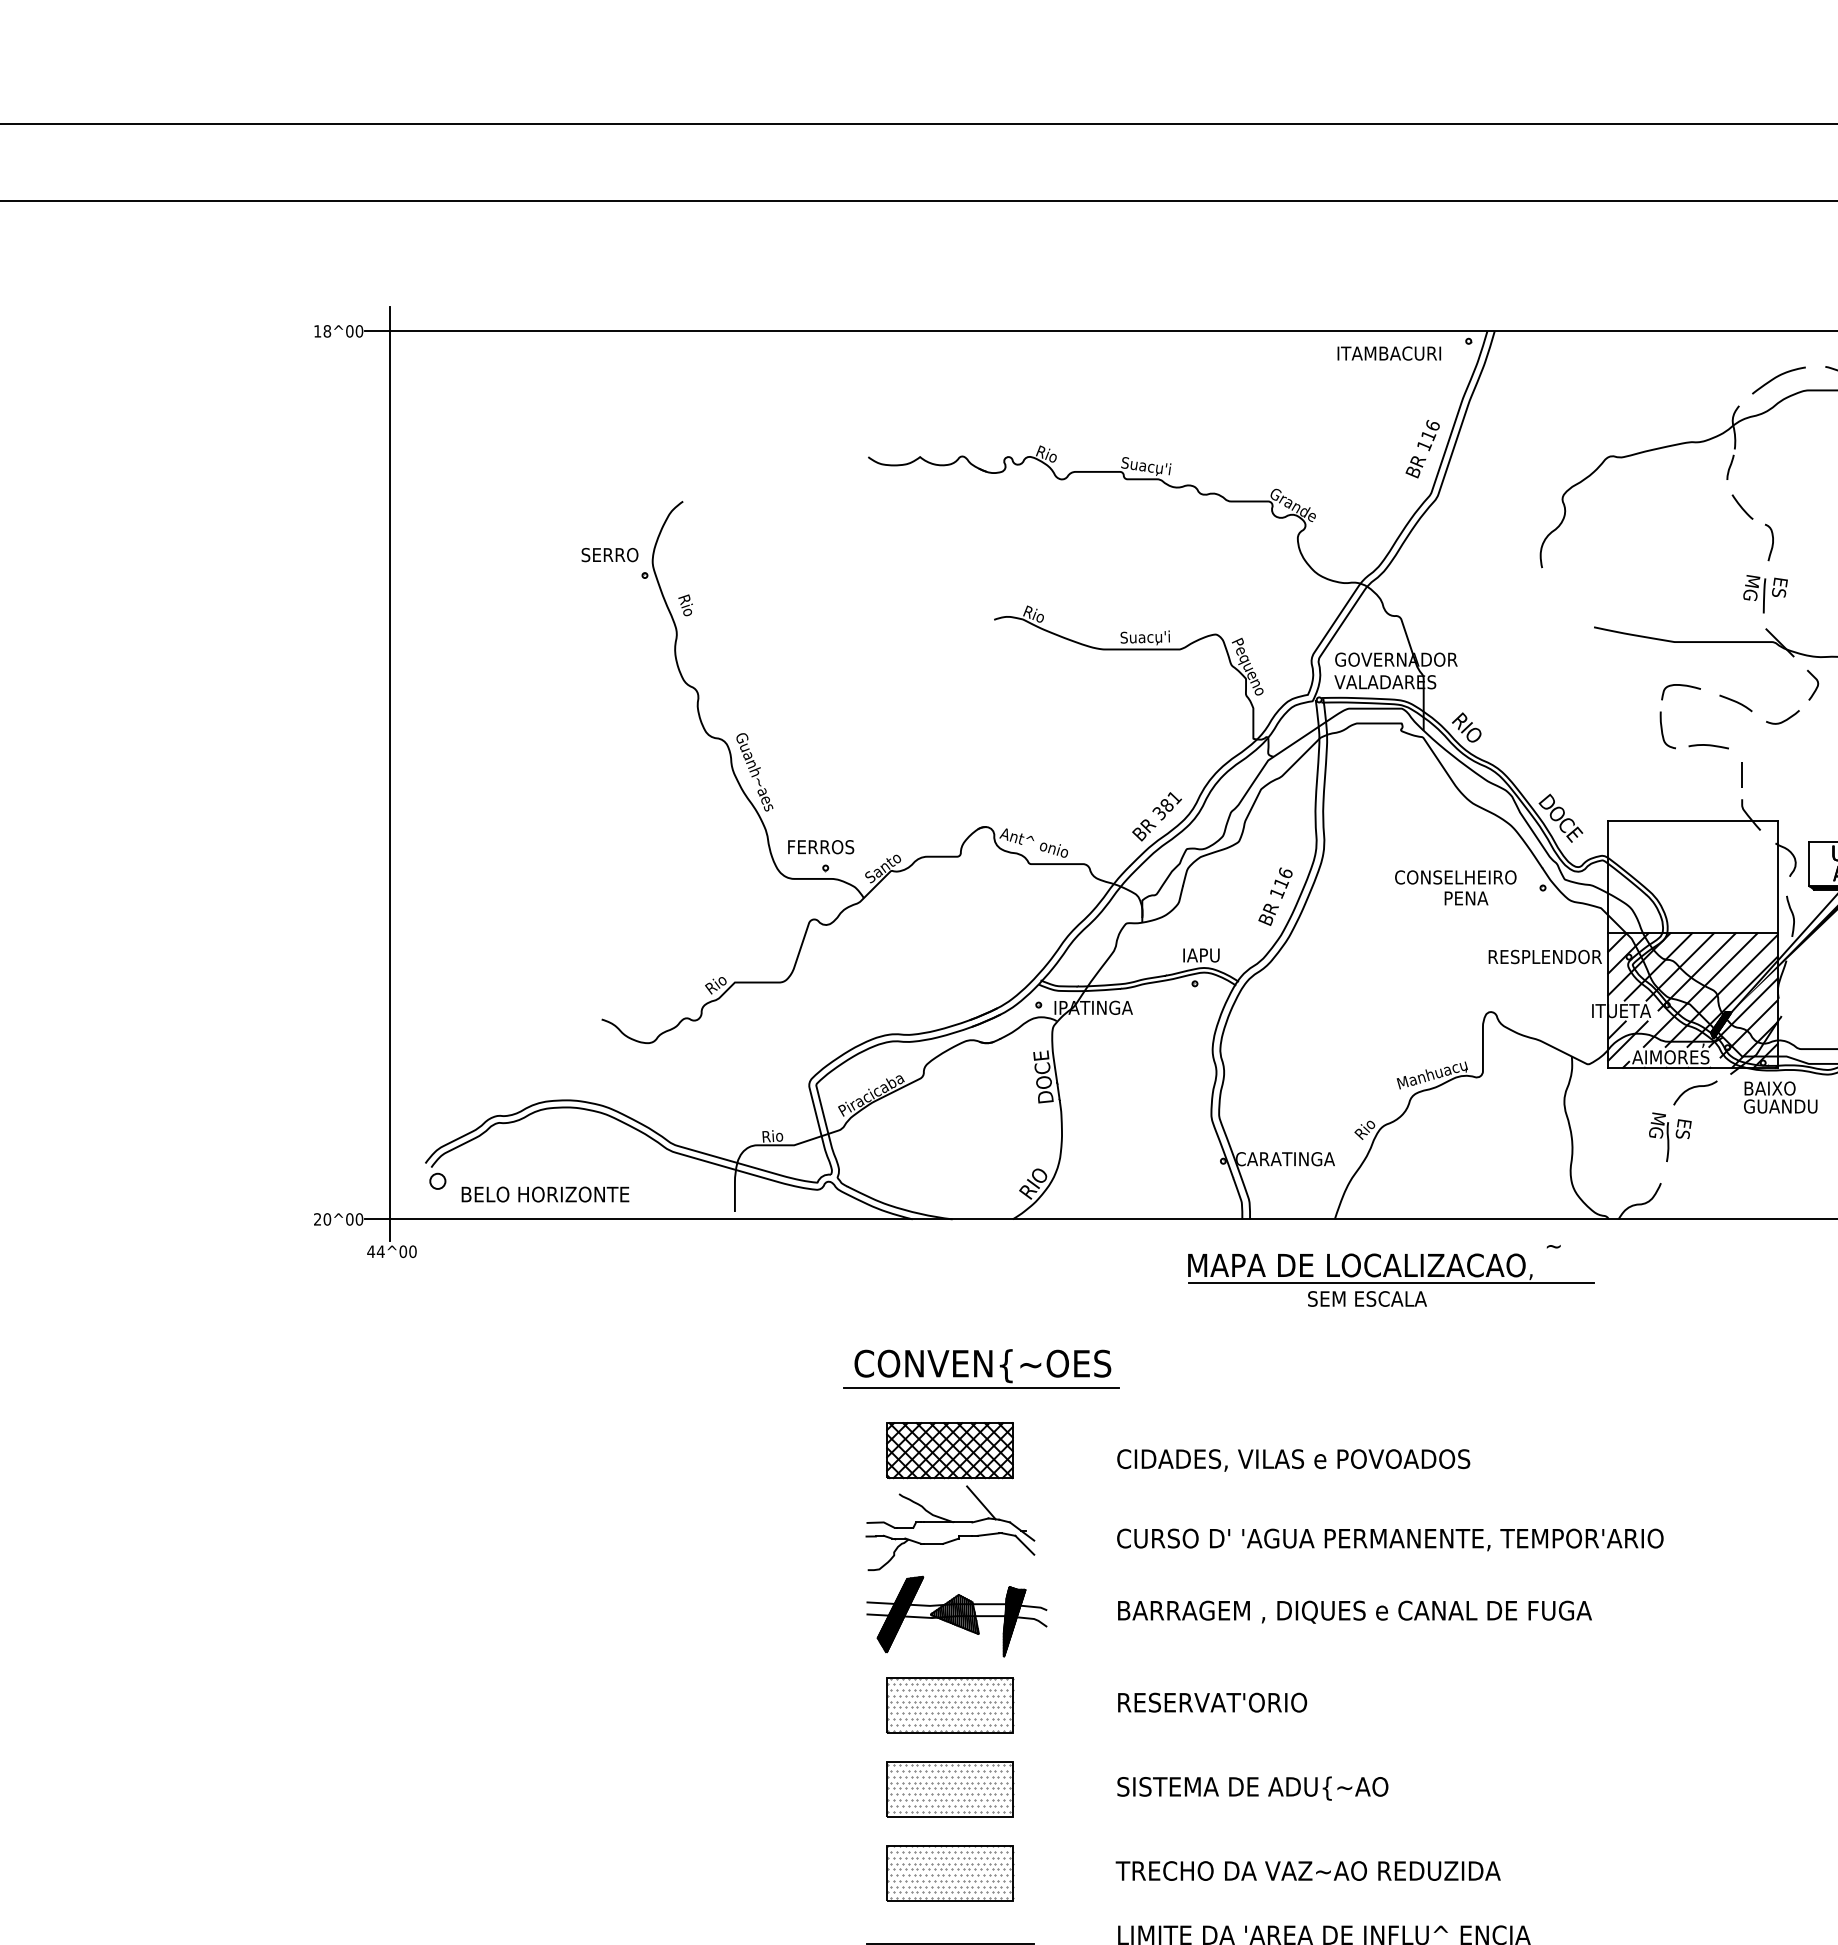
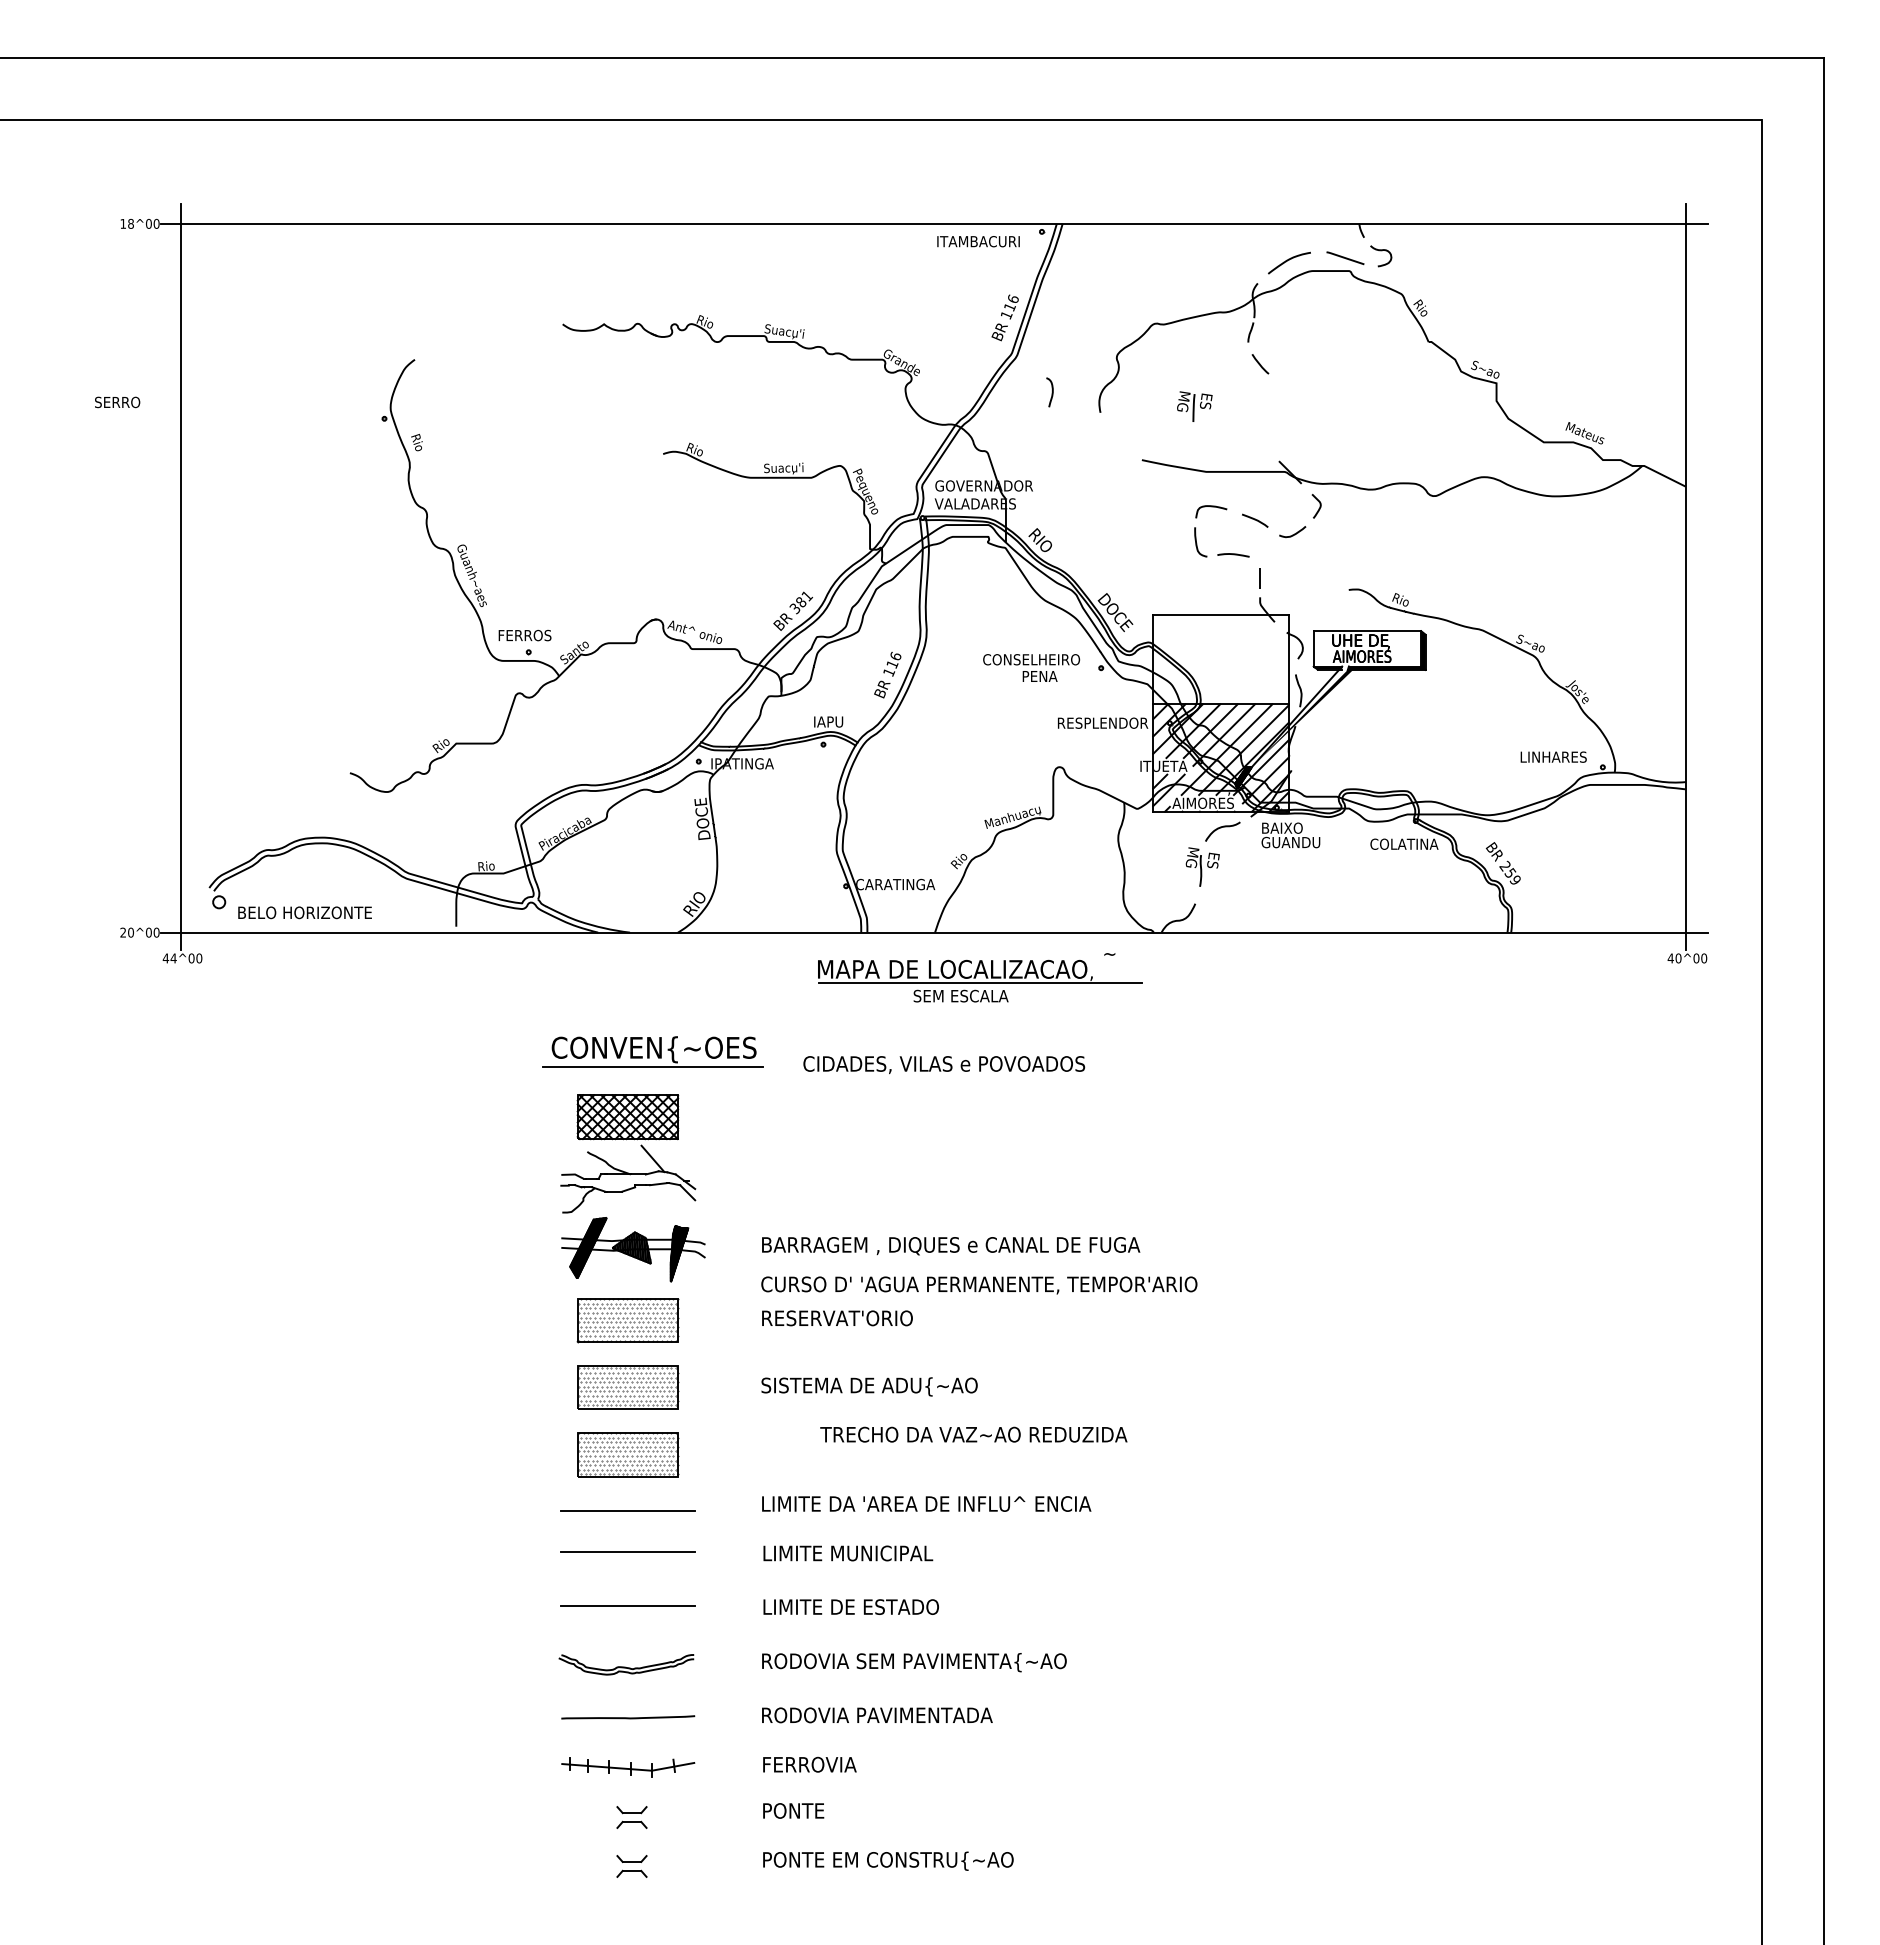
curve: (1771, 542) -> (1051, 392), moved
text: (609, 555) -> (117, 402), moved
part: (1765, 593) -> (1194, 406), moved
text: (1294, 1461) -> (944, 1065), moved
text: (1390, 1539) -> (979, 1285), moved
text: (1307, 1870) -> (973, 1434), moved

